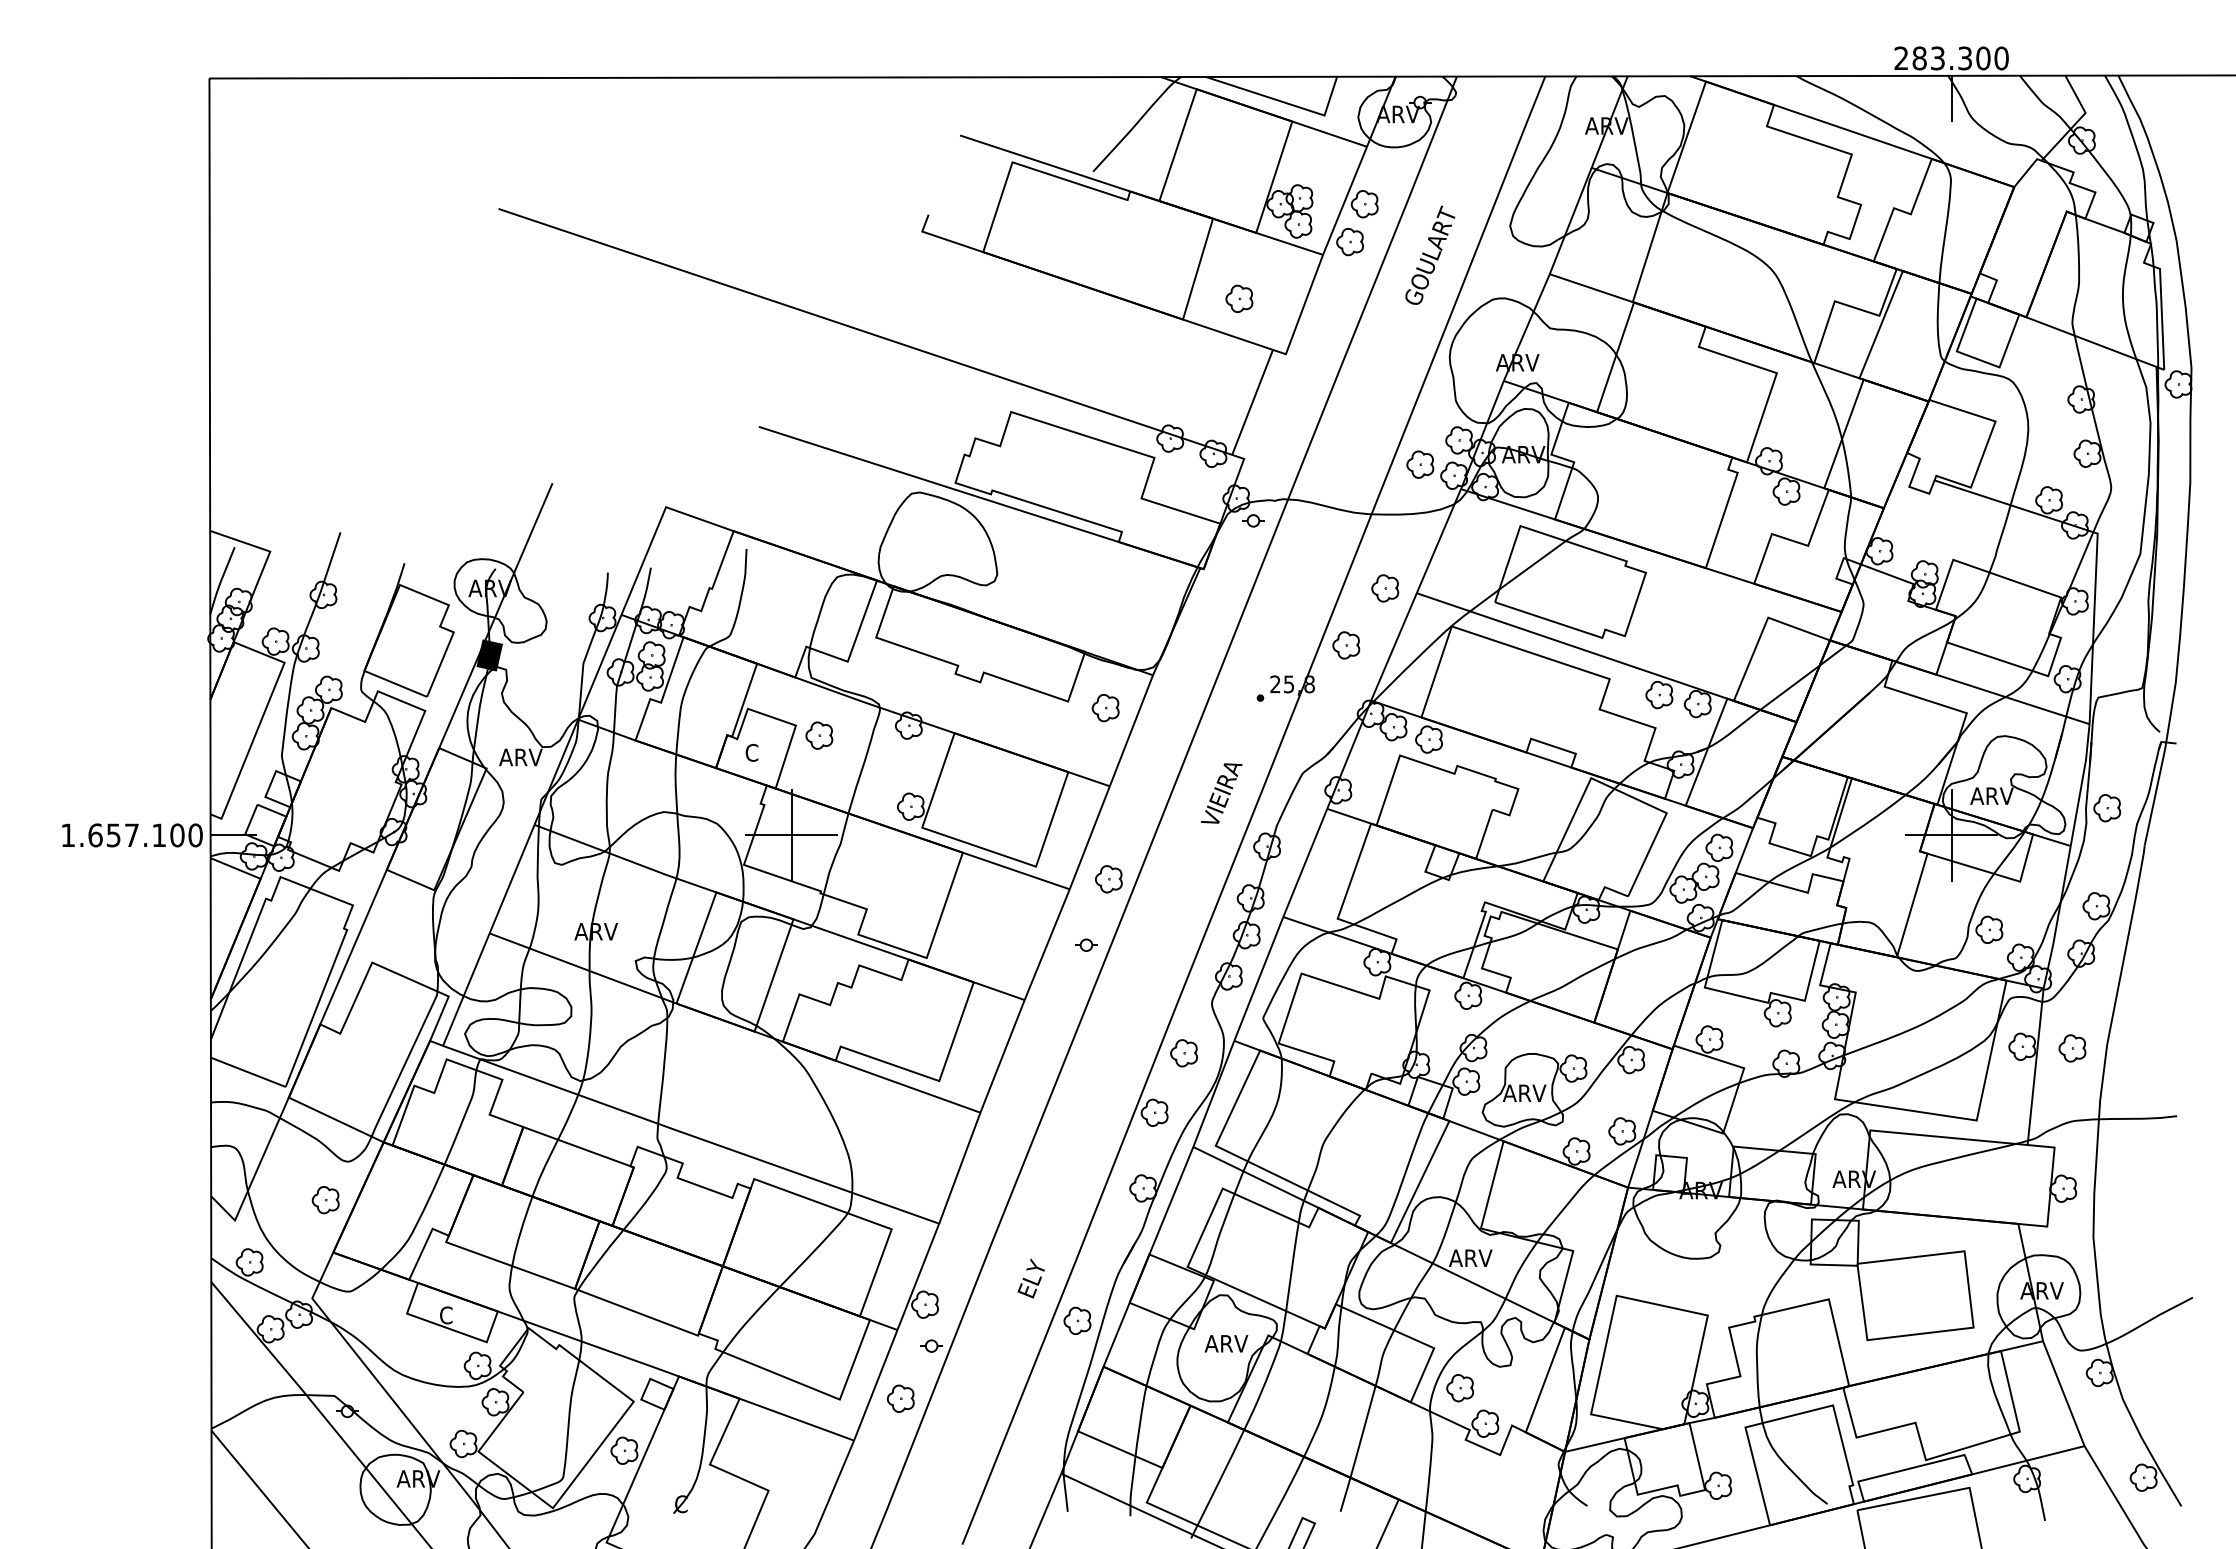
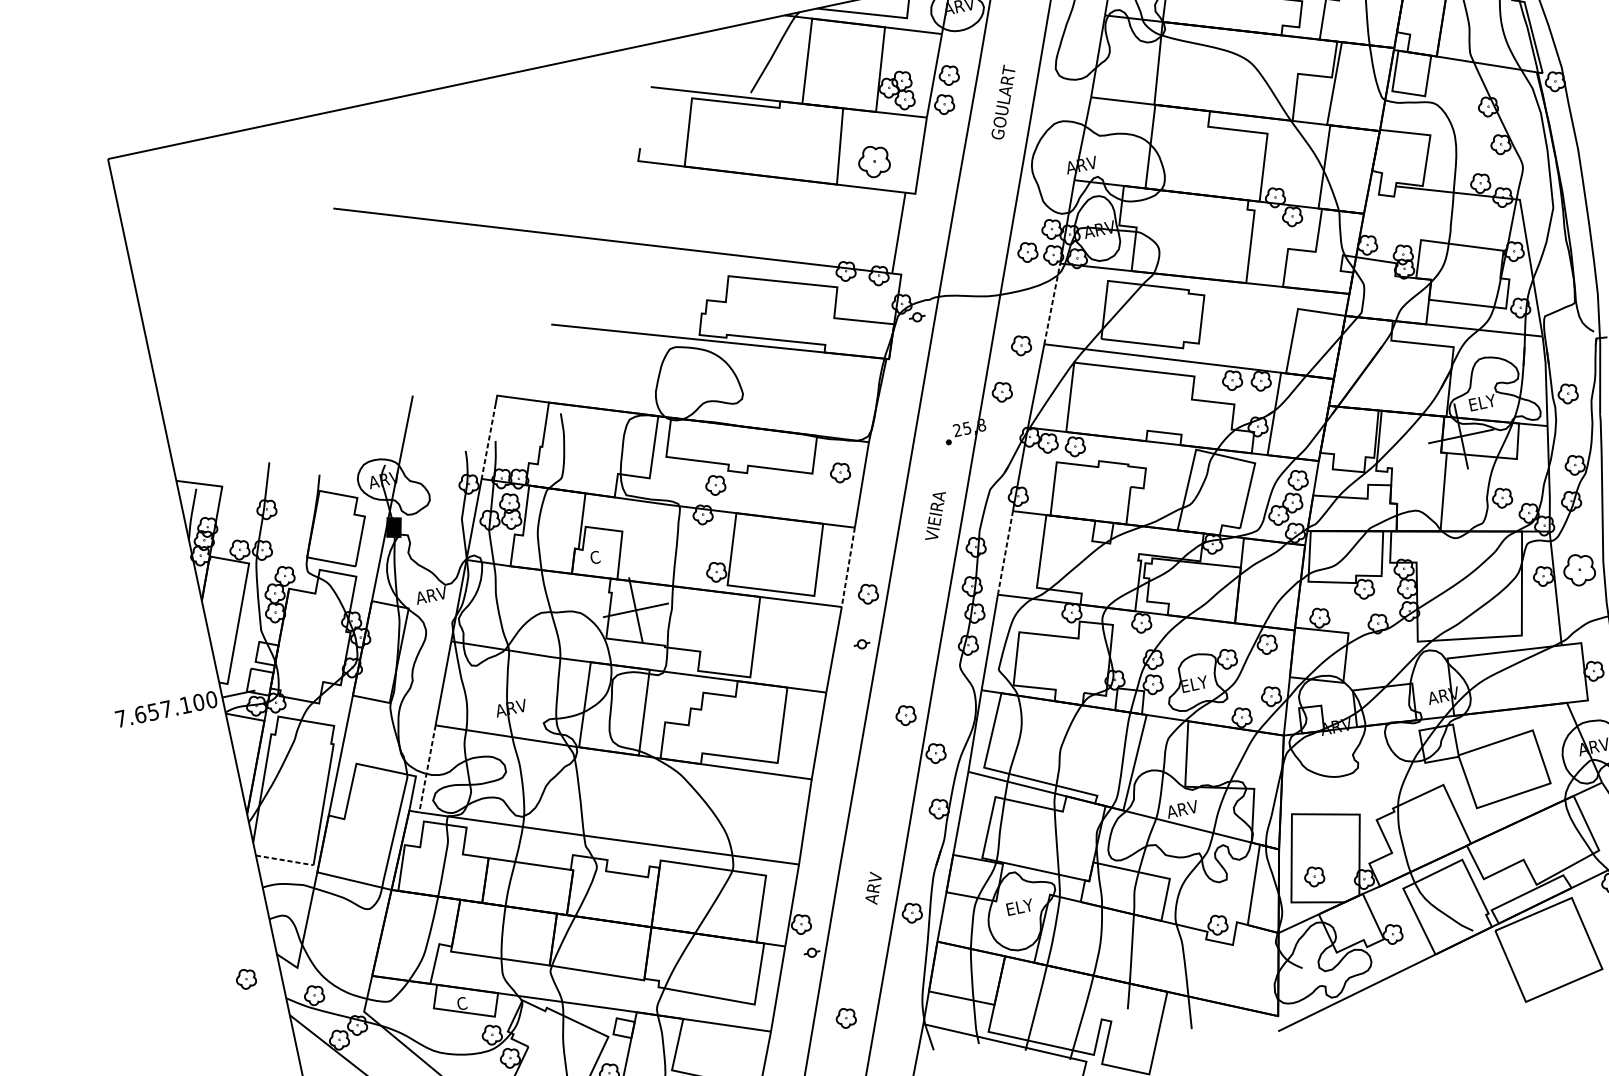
part: (1239, 298) -> (873, 161), size x1.6
line: (1438, 541) -> (1052, 304), solid -> dashed
line: (641, 566) -> (488, 441), solid -> dashed
part: (819, 735) -> (715, 485), moved
text: (1991, 795) -> (1483, 402), ARV -> ELY
text: (67, 834) -> (120, 718), 1.657.100 -> 7.657.100
line: (1089, 838) -> (848, 567), solid -> dashed
line: (1305, 863) -> (1005, 553), solid -> dashed
line: (466, 989) -> (427, 768), solid -> dashed
part: (2072, 1048) -> (1579, 569), size x1.6
part: (1183, 1053) -> (905, 715), moved
line: (248, 1072) -> (284, 860), solid -> dashed
text: (1524, 1092) -> (1195, 683), ARV -> ELY
part: (325, 1200) -> (246, 979), moved
text: (1031, 1276) -> (872, 888), ELY -> ARV
text: (1226, 1343) -> (1021, 906), ARV -> ELY
part: (1460, 1388) -> (1314, 876), moved
part: (900, 1398) -> (845, 1018), moved

